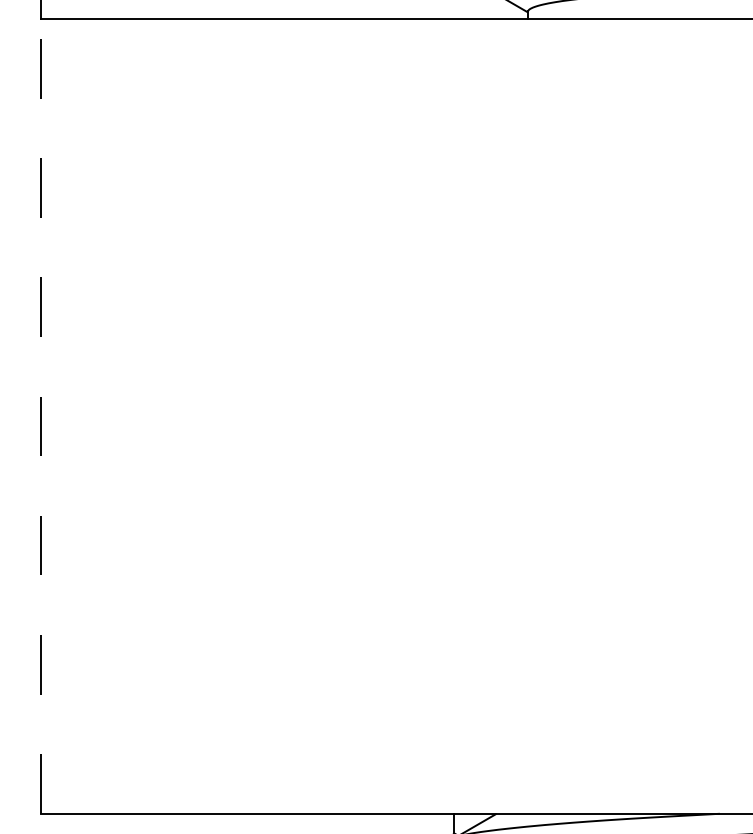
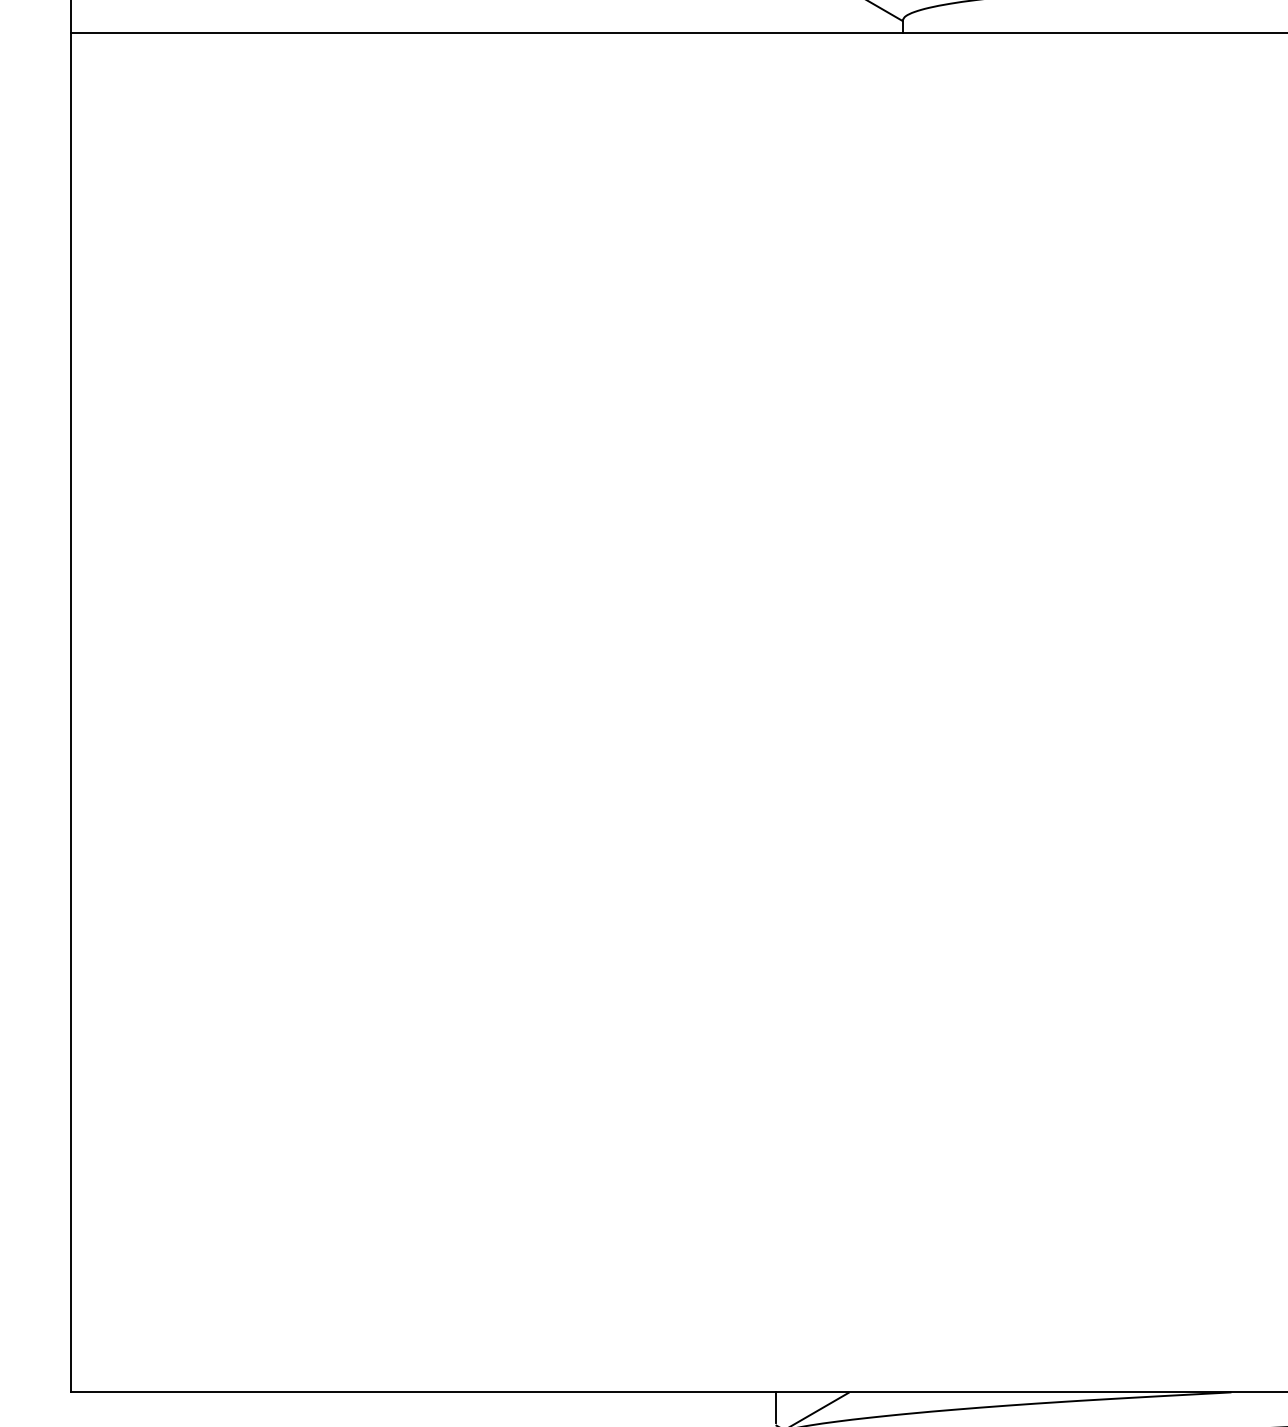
line: (41, 416) -> (70, 712), dashed -> solid

